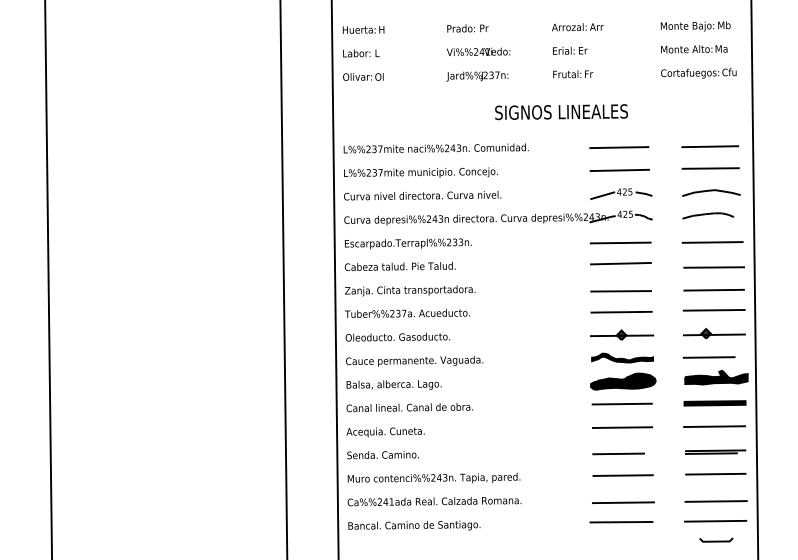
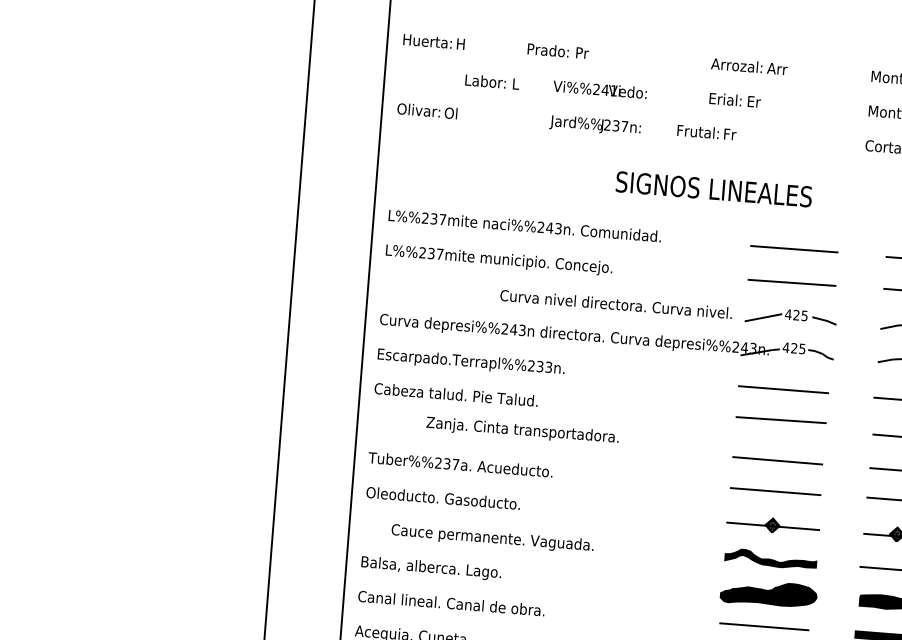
text: (467, 28) -> (557, 51), moved
text: (361, 53) -> (492, 82), moved
text: (573, 74) -> (707, 132), moved
text: (422, 195) -> (616, 304), moved
text: (410, 290) -> (523, 430), moved
text: (414, 360) -> (492, 537), moved

